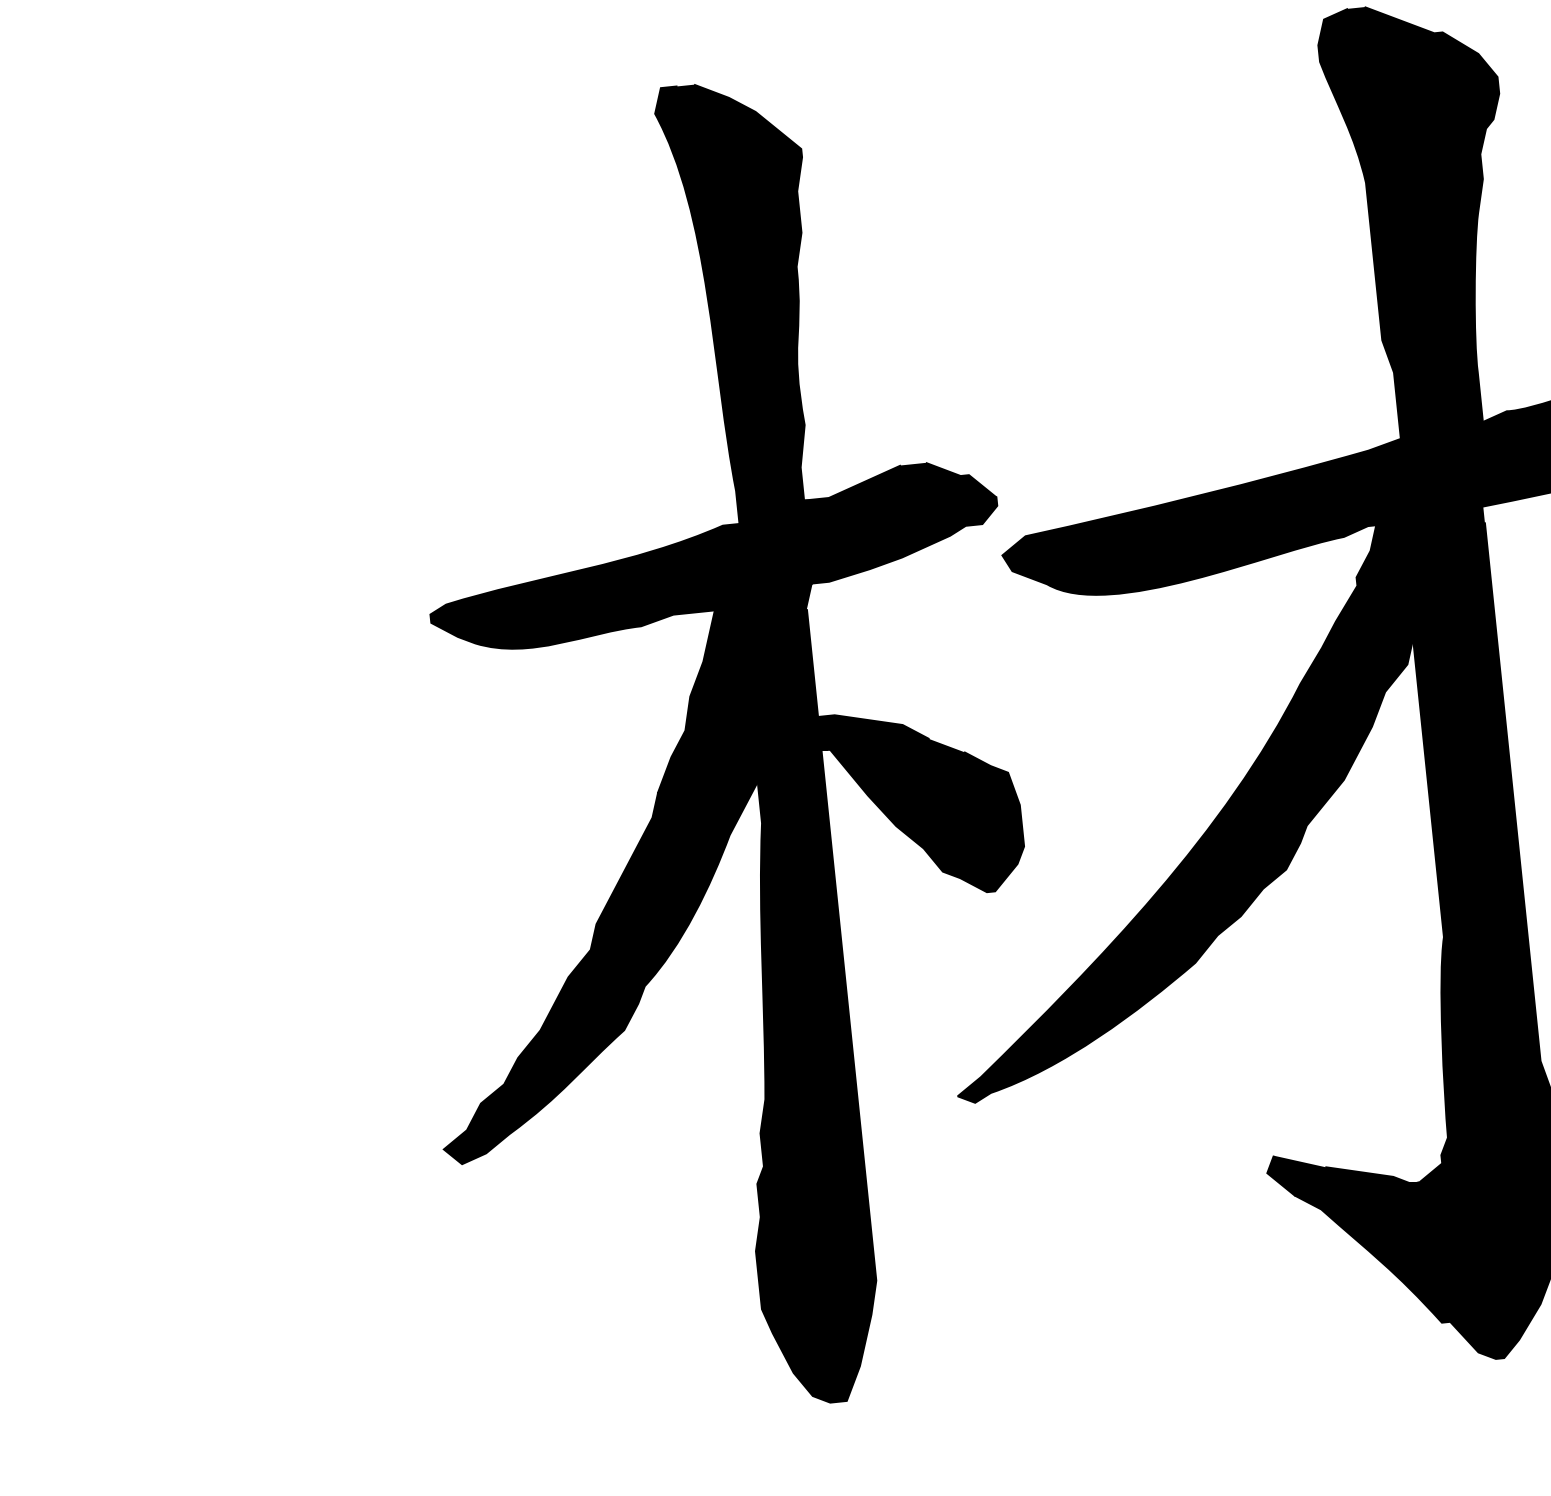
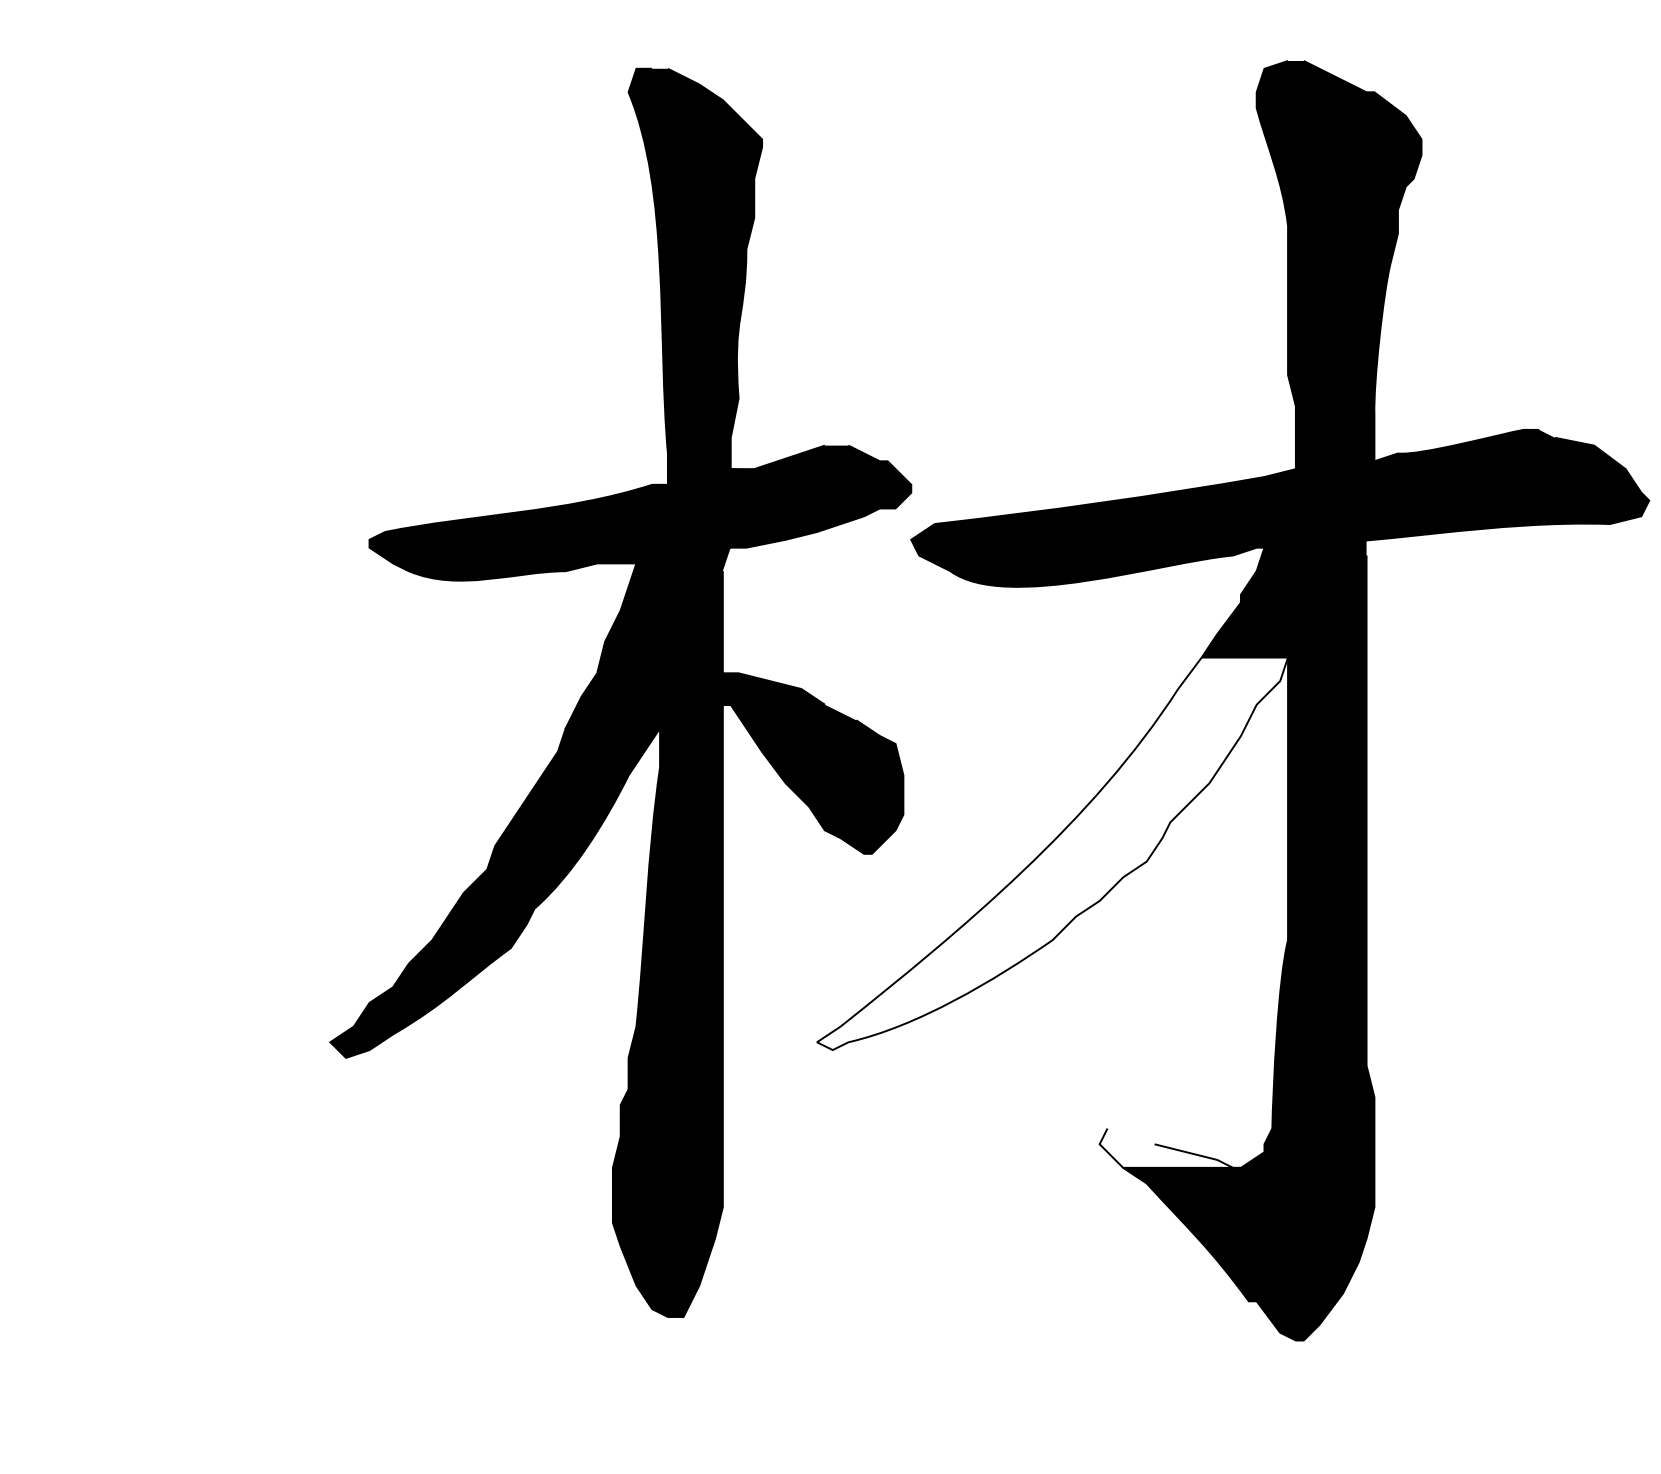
fill: (1185, 871) -> (1052, 853), removed
fill: (1341, 1168) -> (1169, 1147), removed

